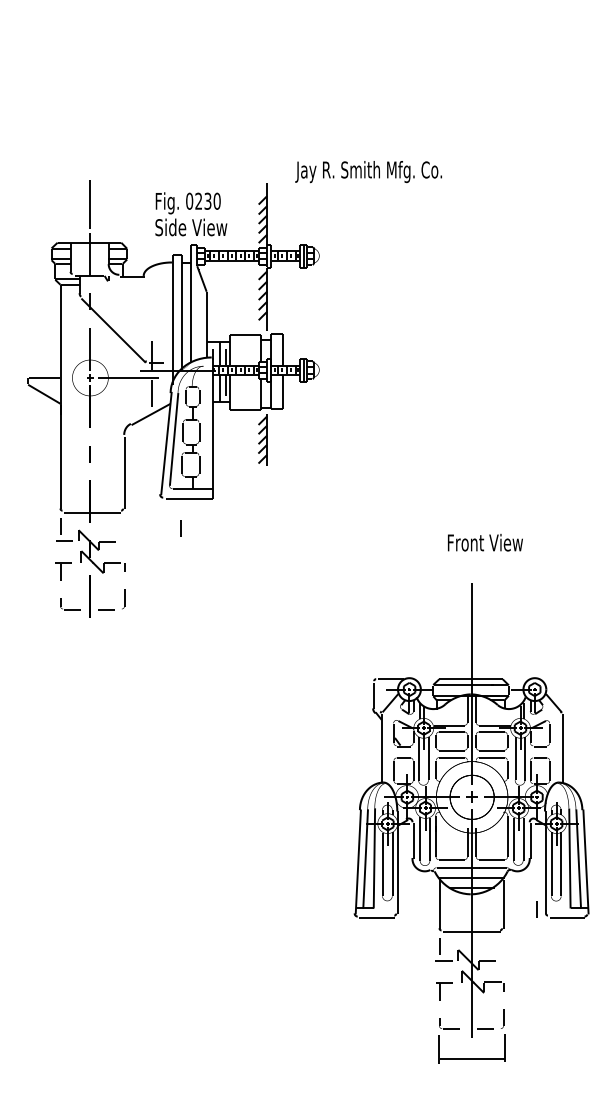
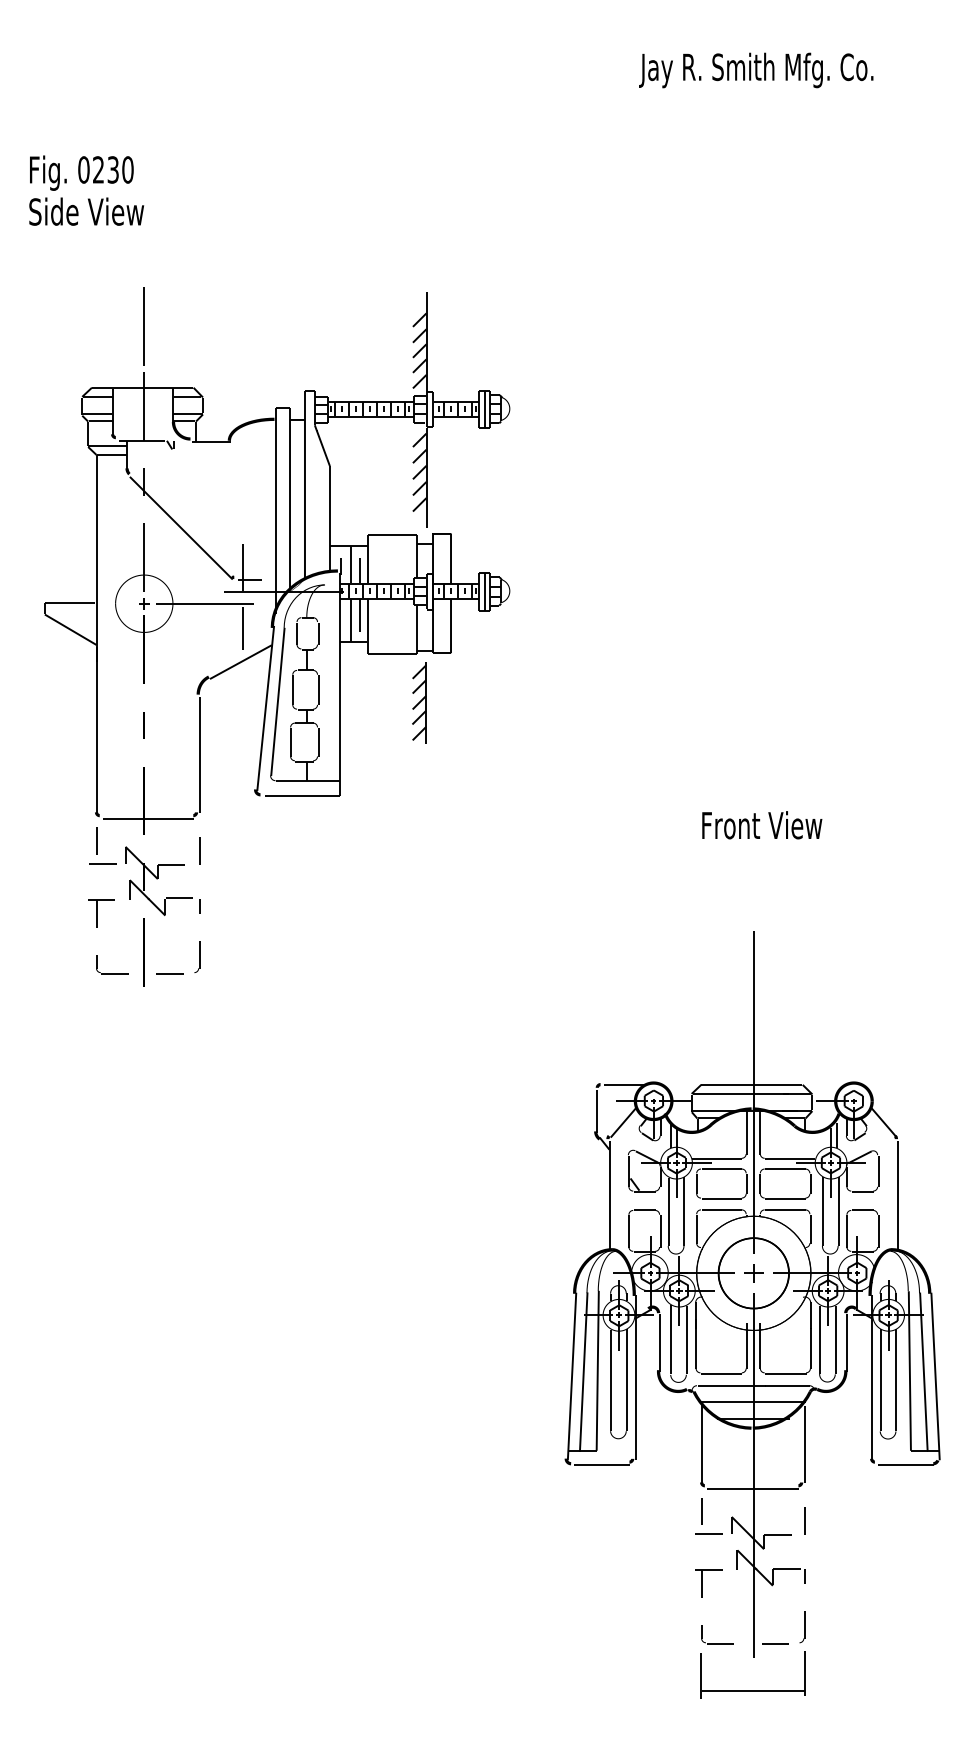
text: (368, 172) -> (755, 71), moved
text: (191, 214) -> (86, 191), moved
line: (180, 528) -> (198, 850), moved
text: (485, 542) -> (762, 824), moved
line: (536, 909) -> (803, 1521), moved

